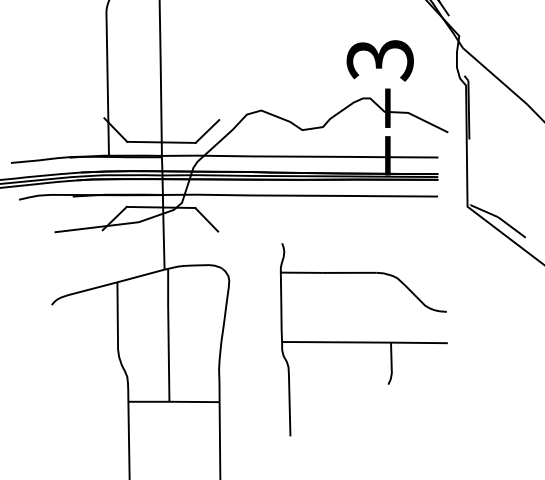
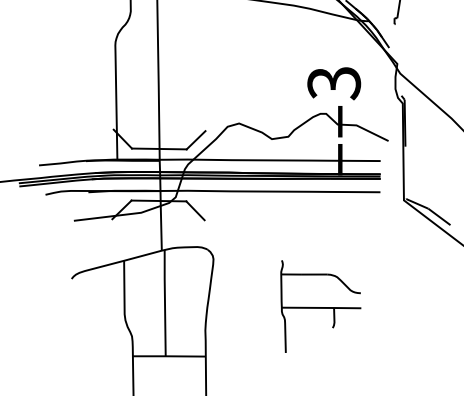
part: (363, 339) -> (320, 306), size x0.6

